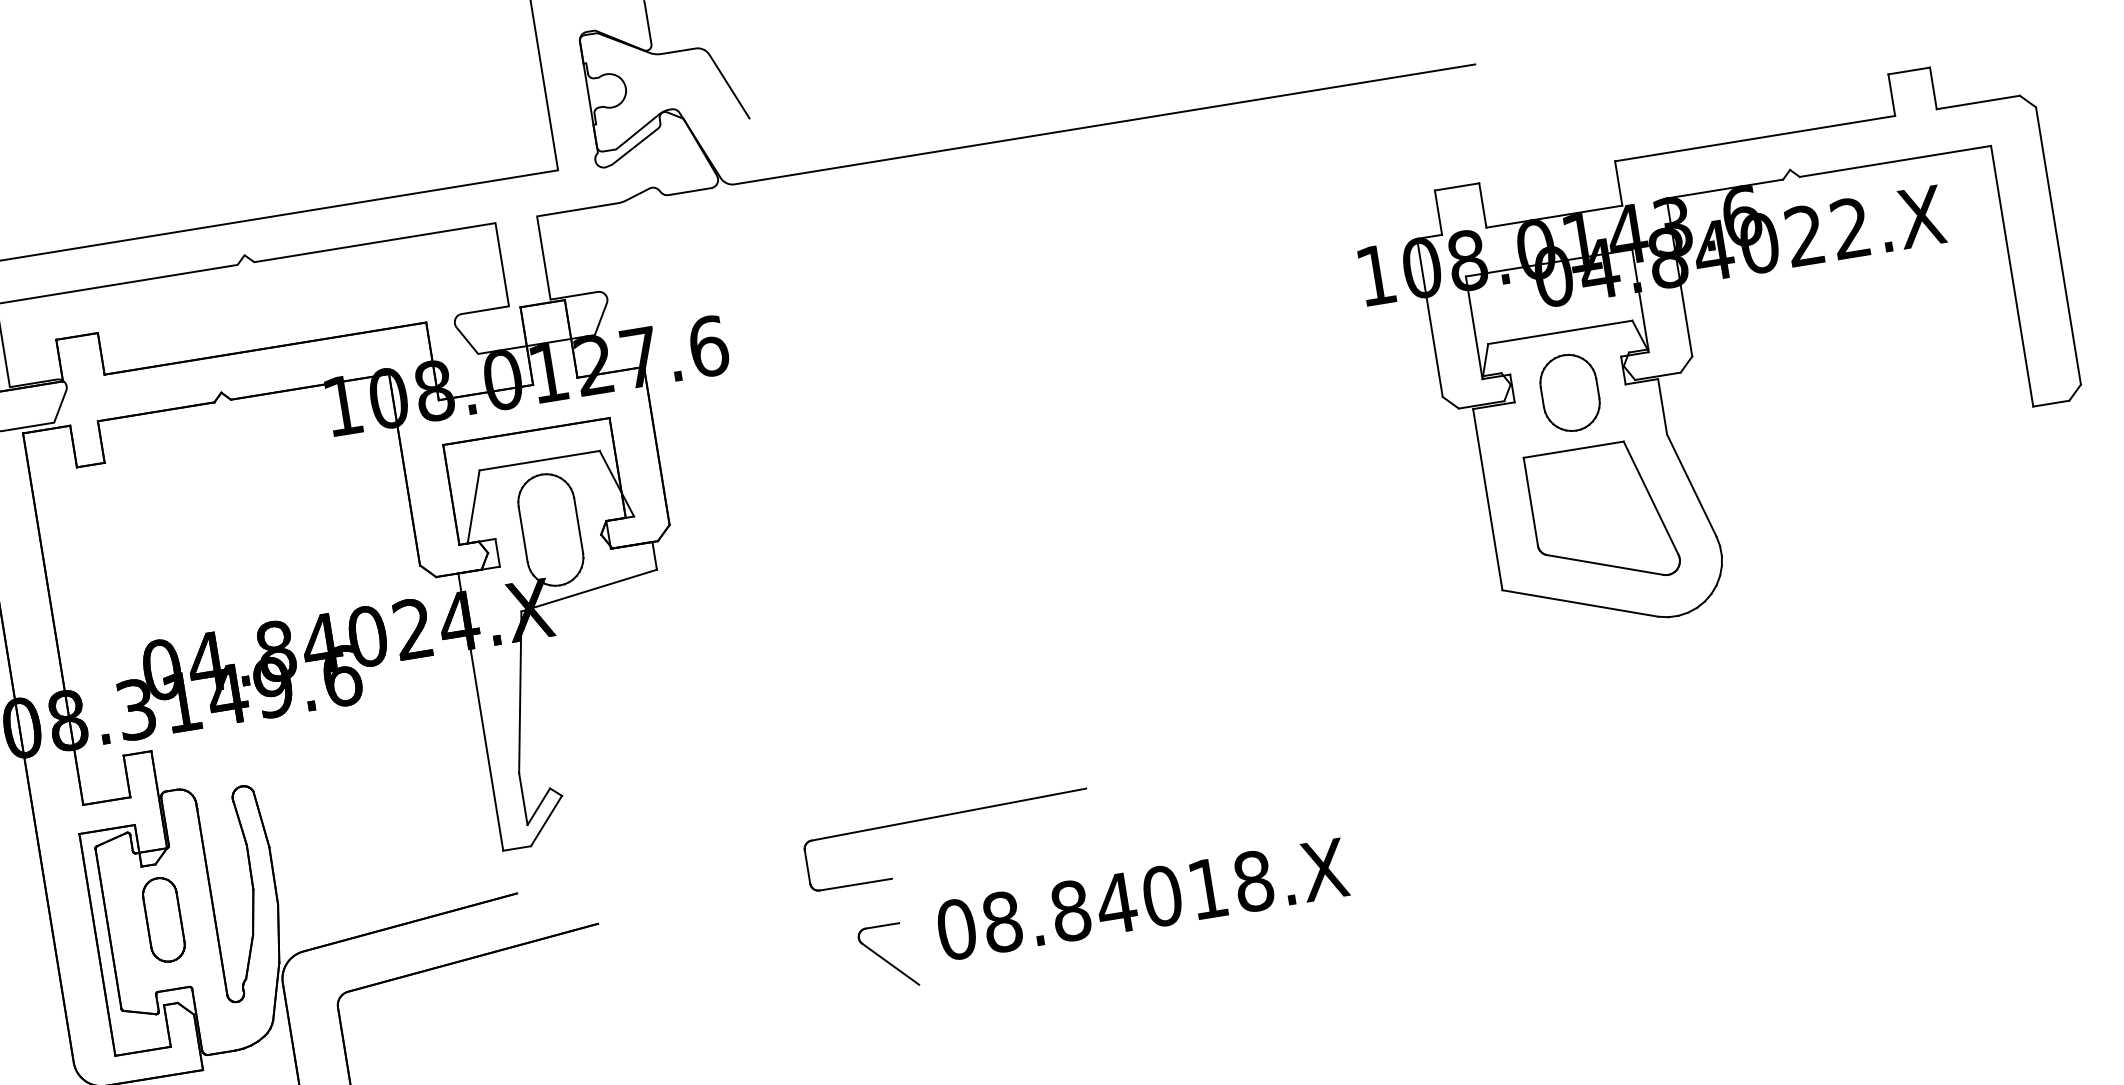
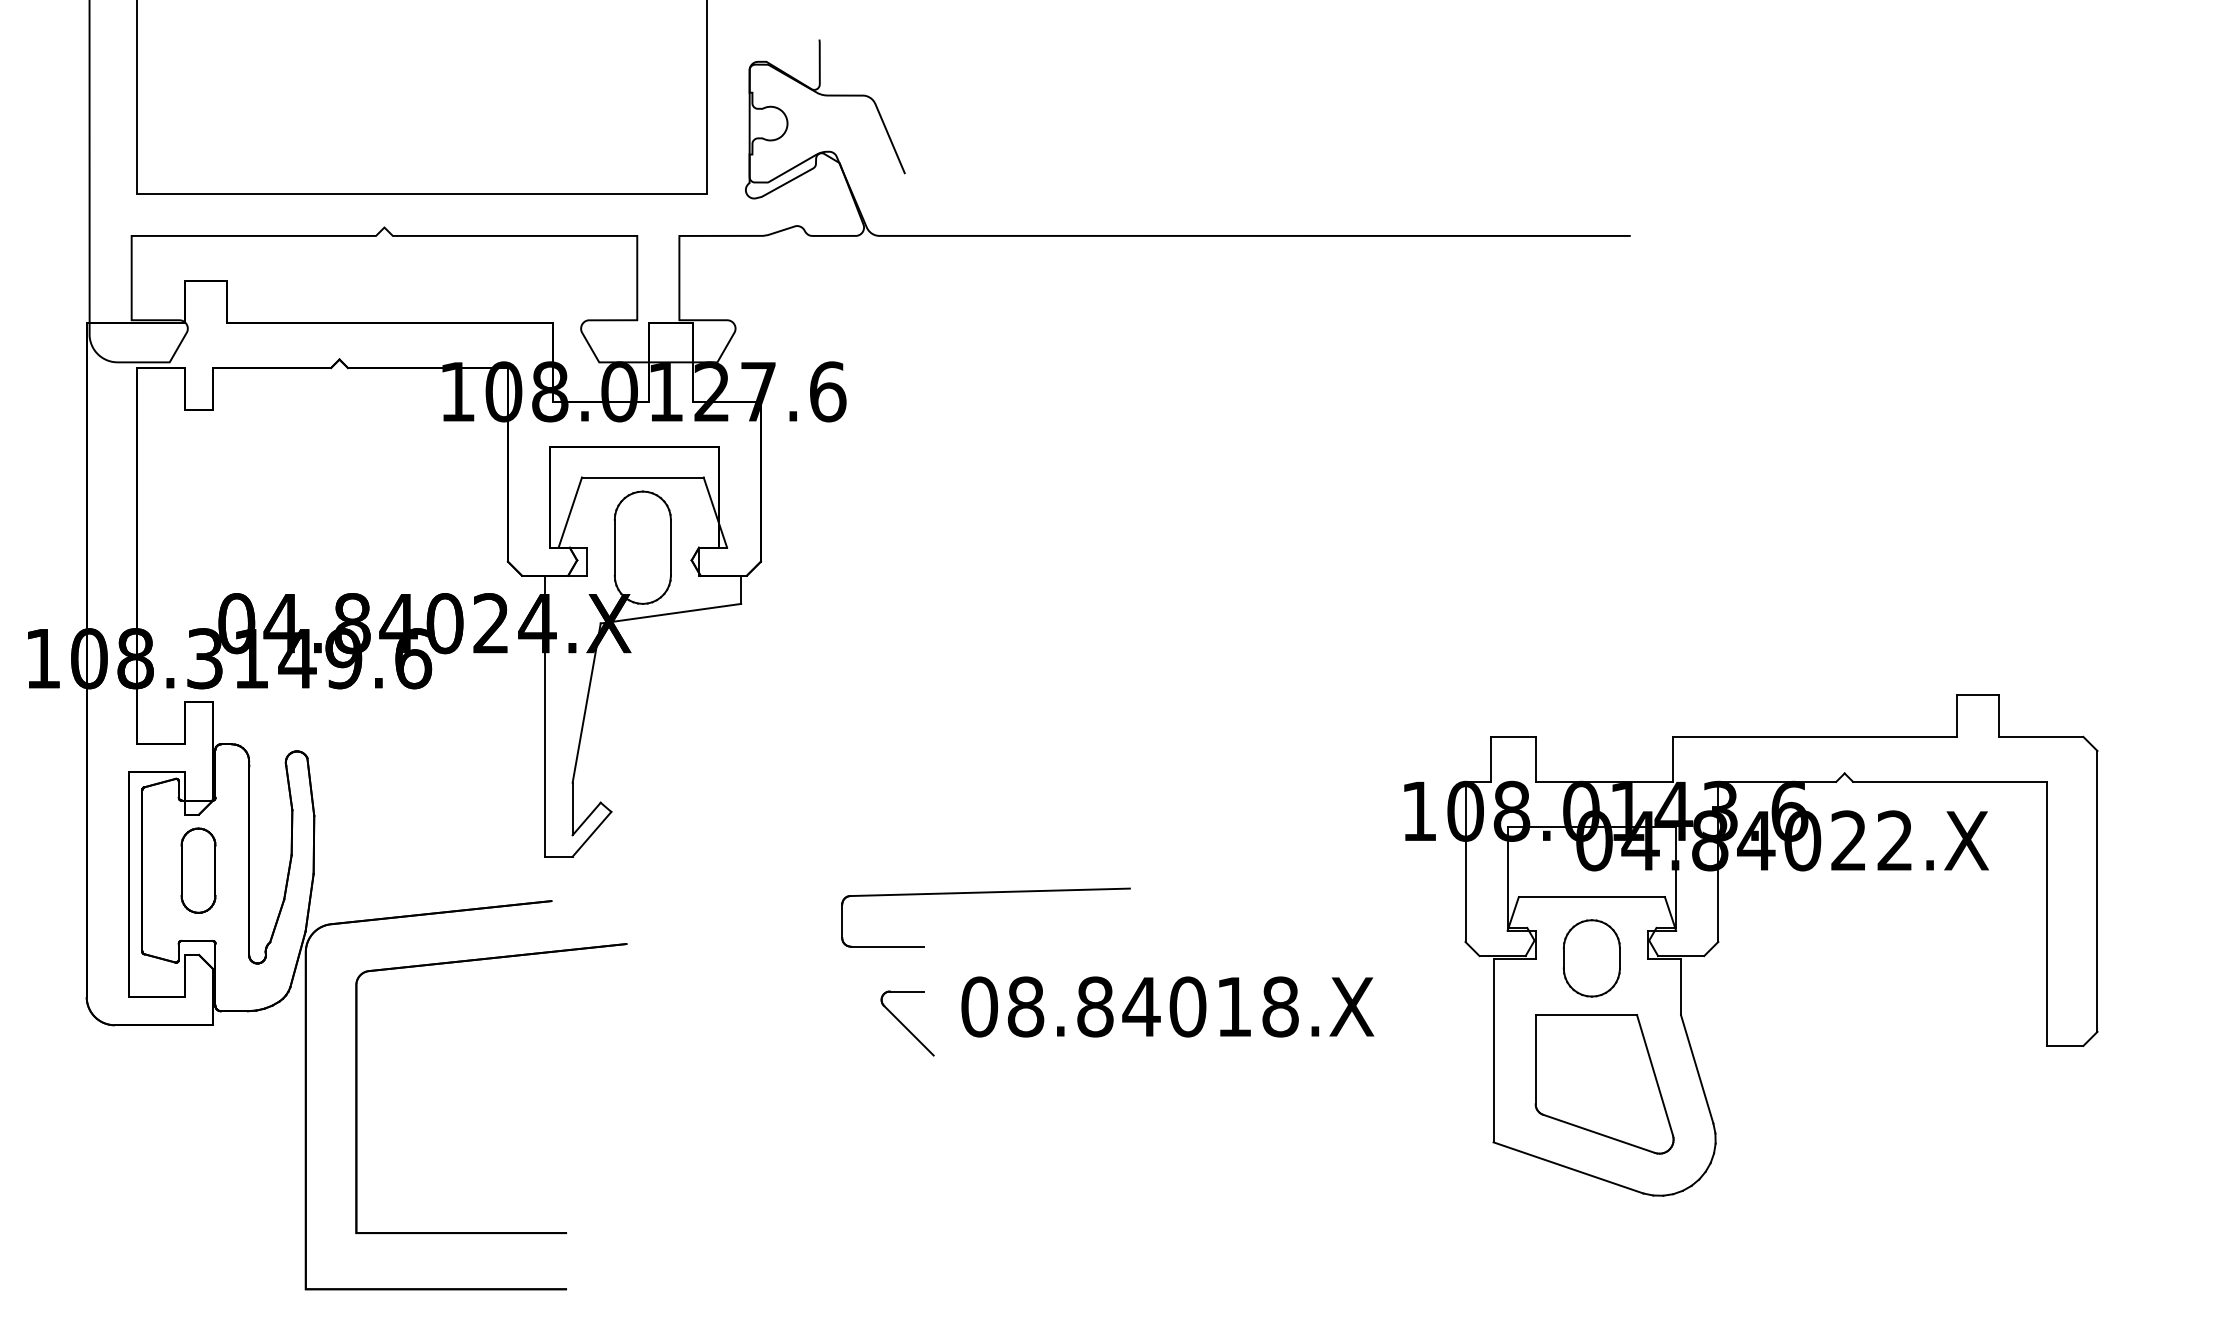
part: (1693, 356) -> (1719, 942), moved

